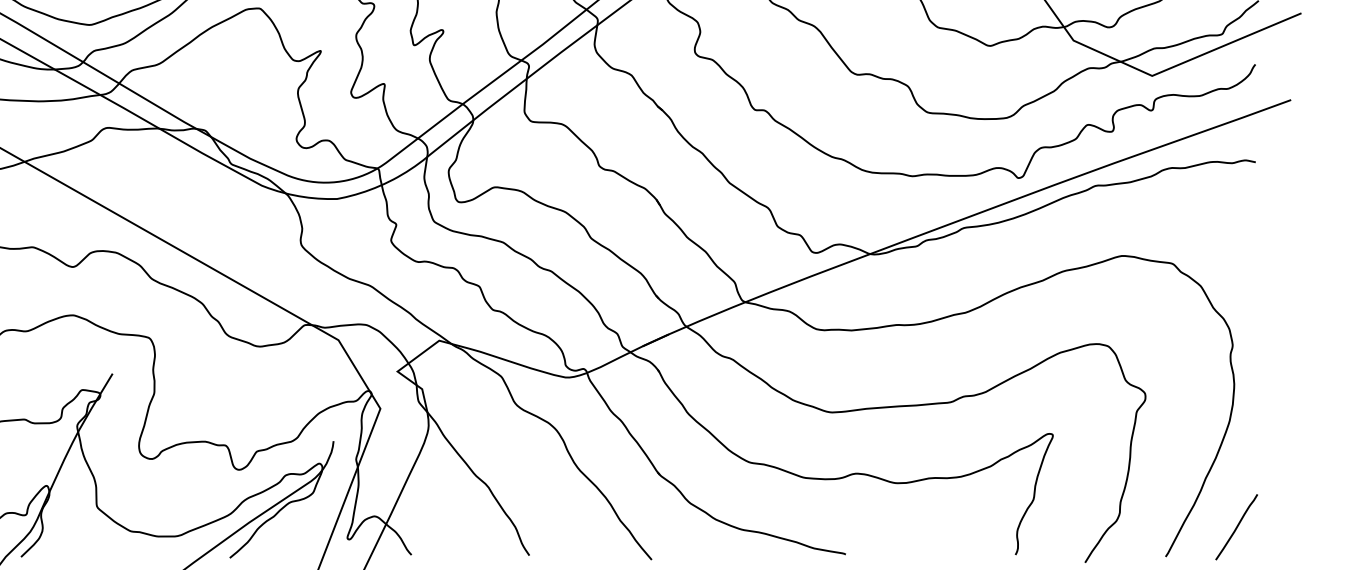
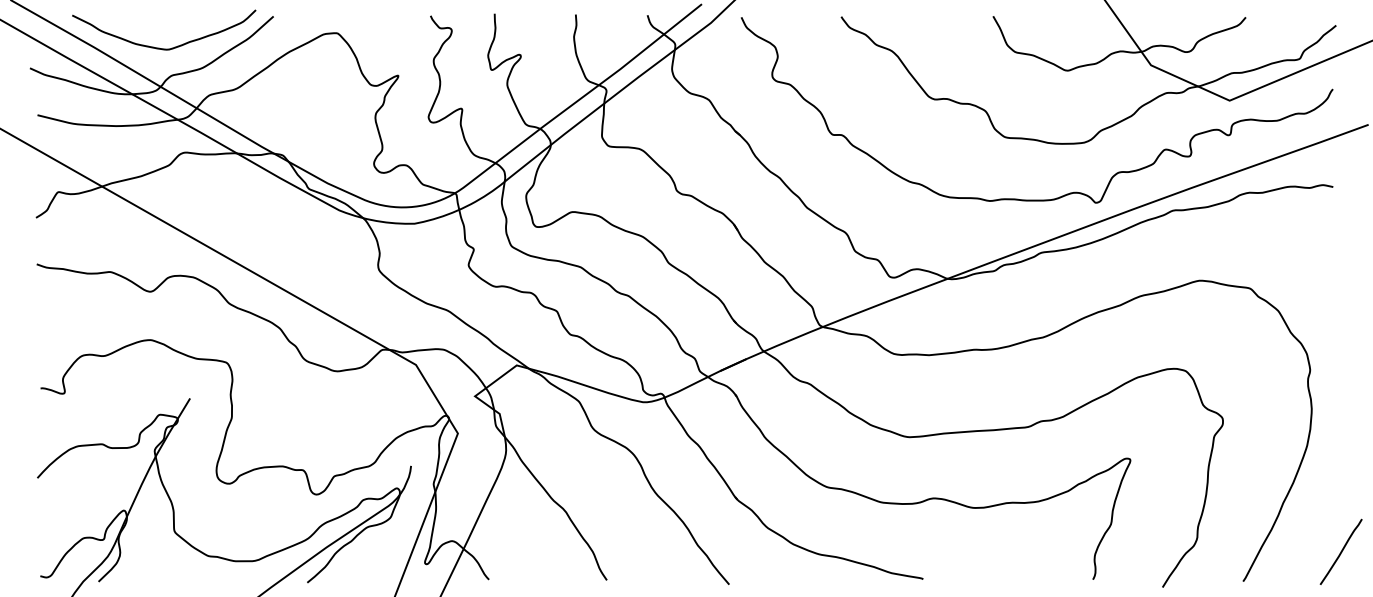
line: (1236, 526) -> (1340, 551), moved

